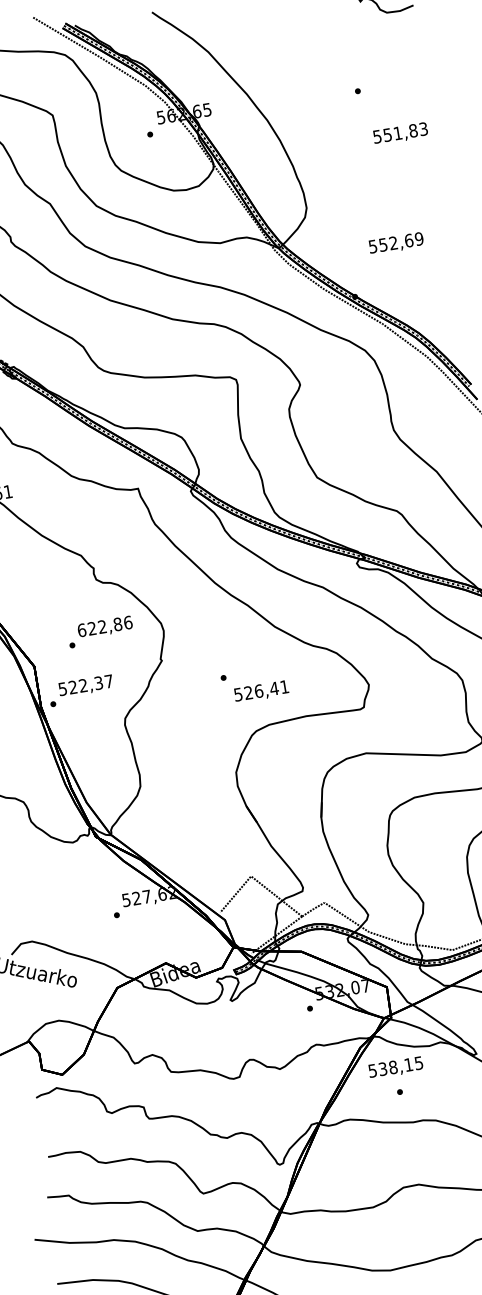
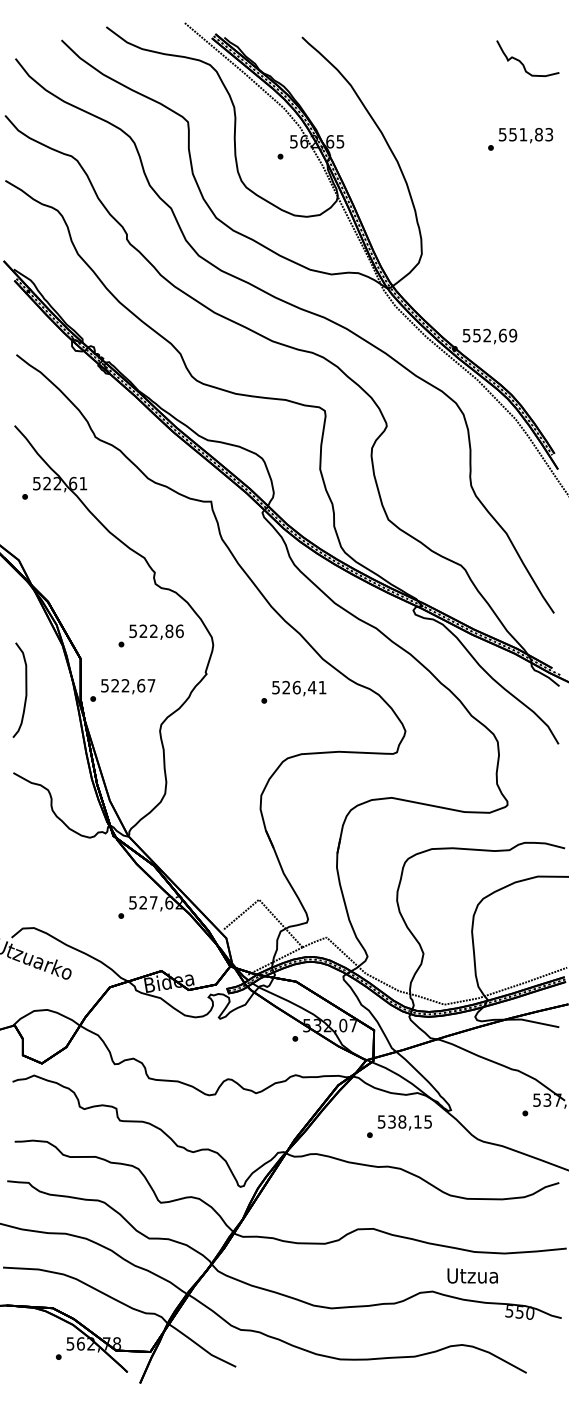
text: (400, 133) -> (525, 135), moved
text: (395, 243) -> (489, 336), moved
text: (82, 630) -> (133, 631), 622,86 -> 522,86
text: (99, 682) -> (141, 685), 522,37 -> 522,67
text: (261, 691) -> (299, 688), moved
text: (395, 1067) -> (404, 1122), moved

